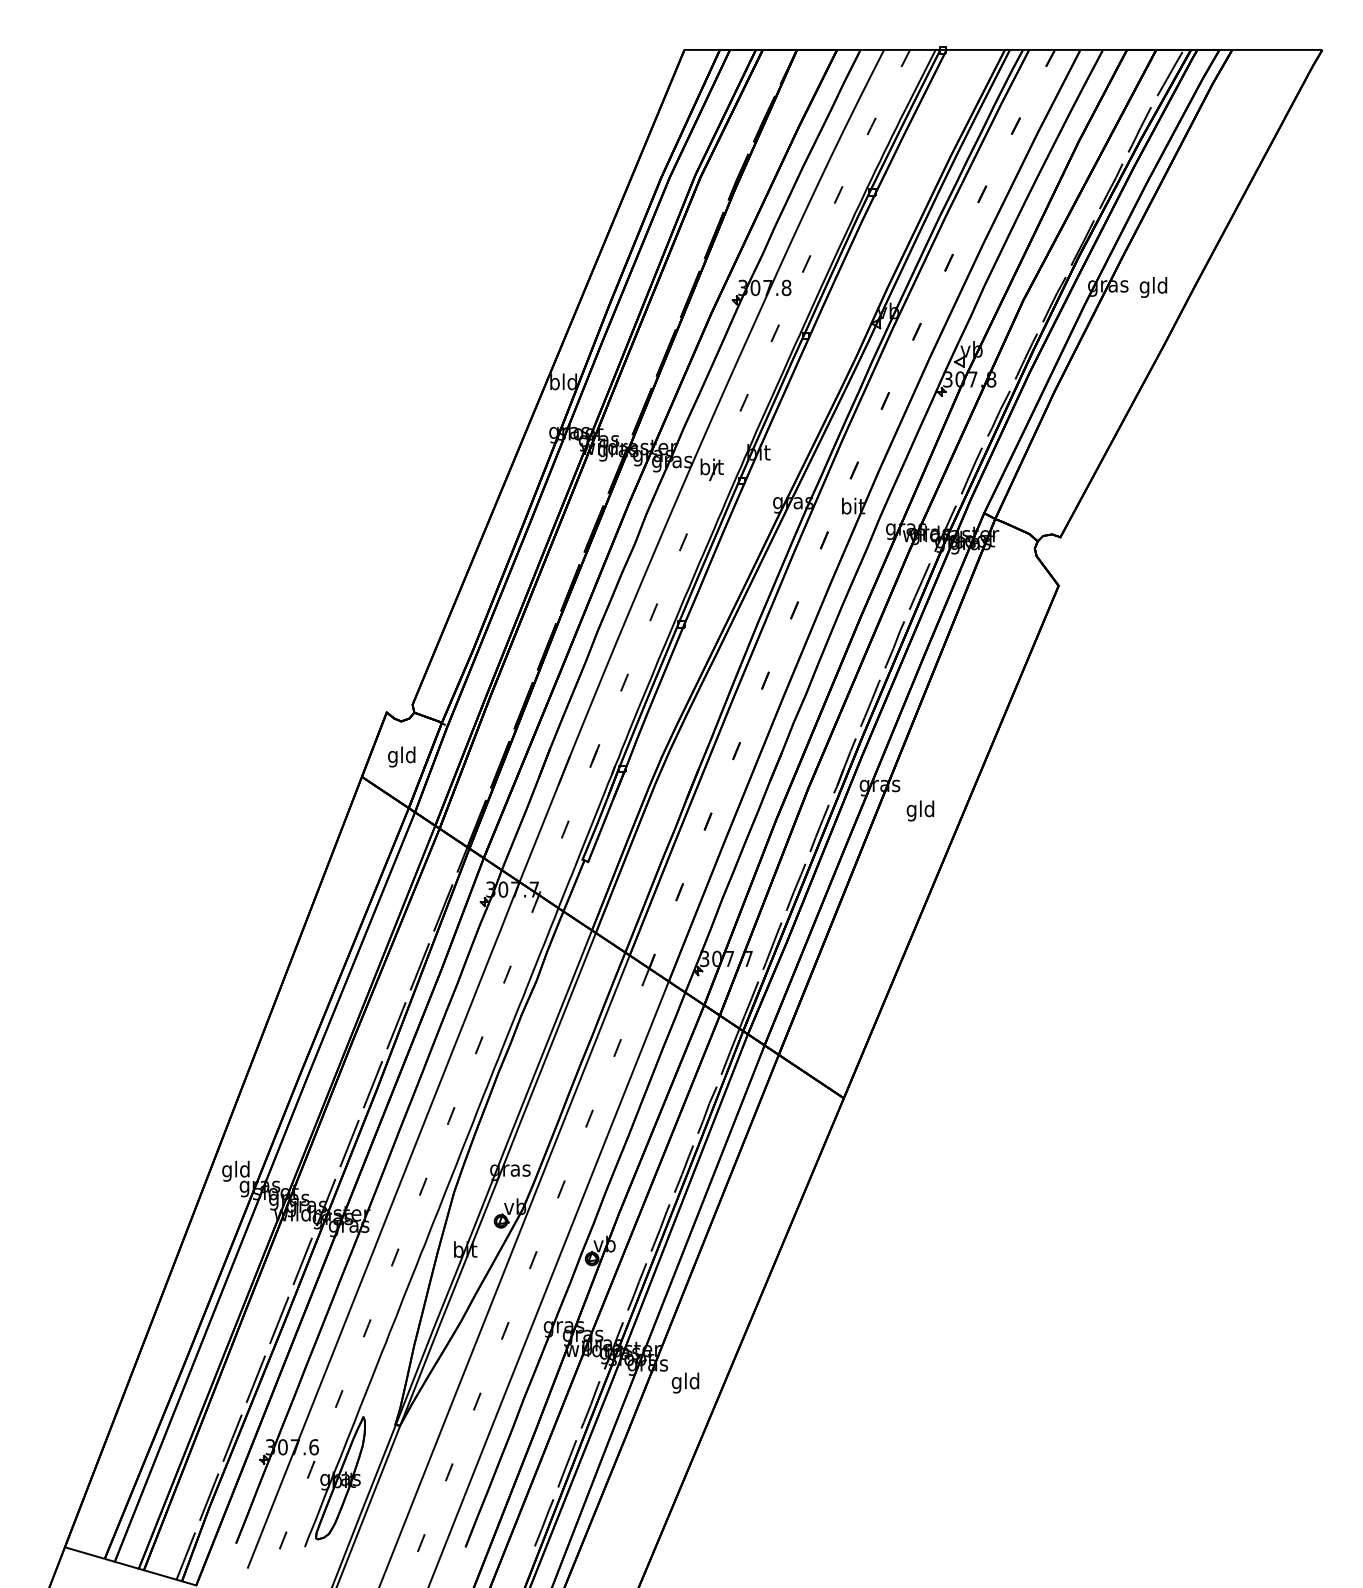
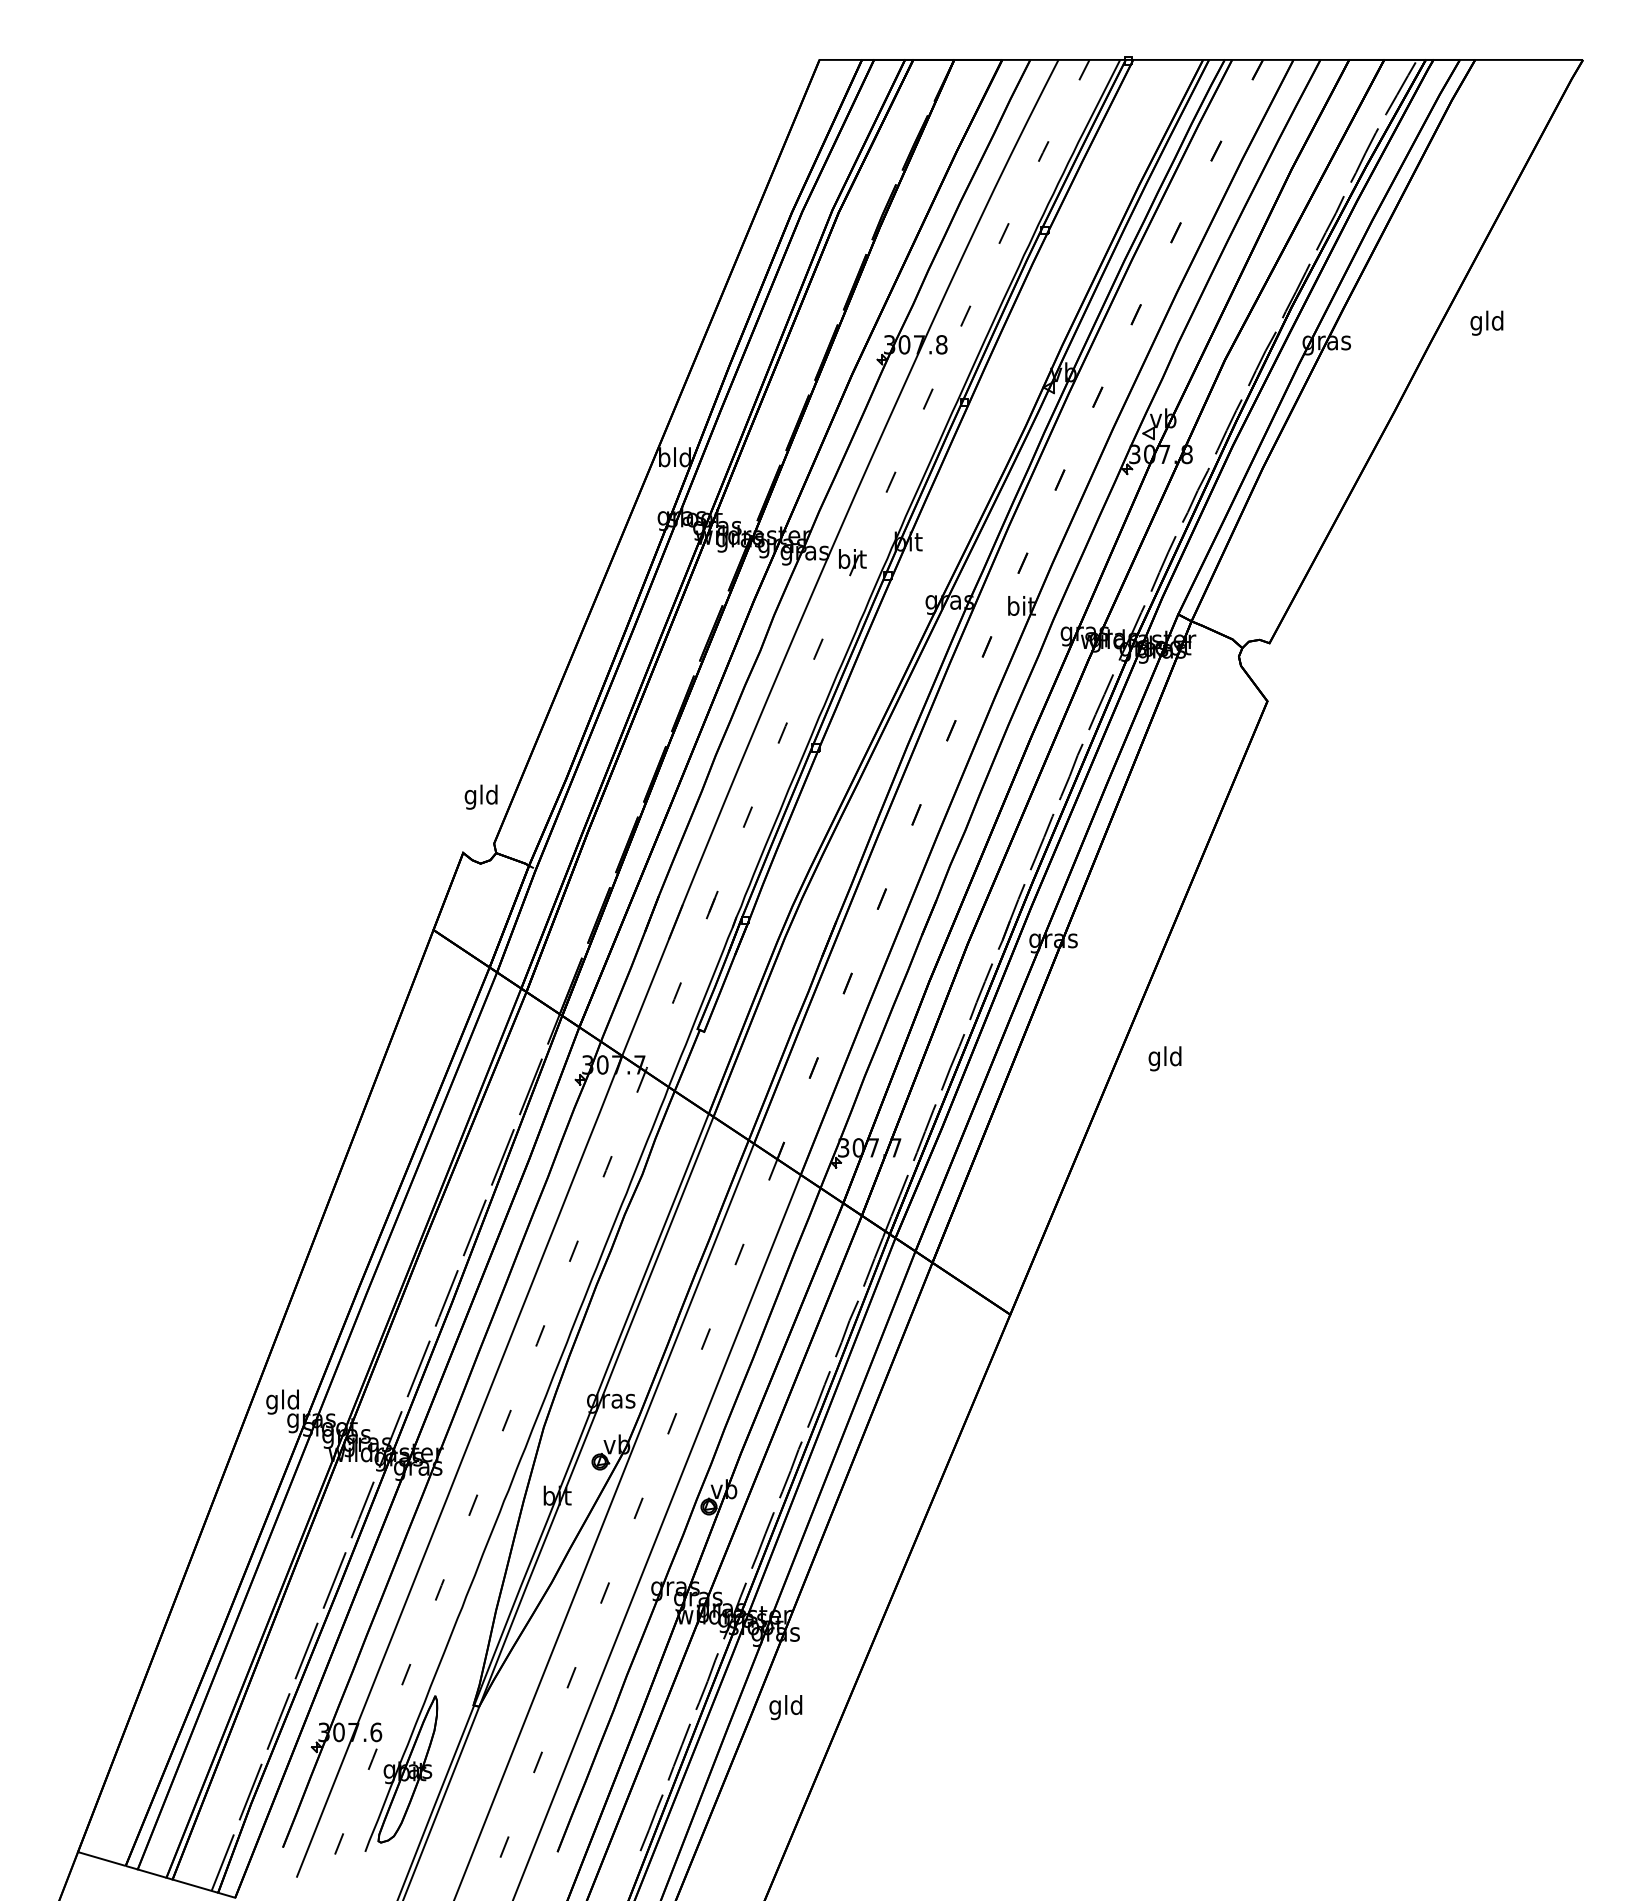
text: (1153, 286) -> (1486, 322), moved
text: (401, 756) -> (480, 796), moved
text: (920, 810) -> (1164, 1058), moved
text: (685, 1383) -> (785, 1707), moved

